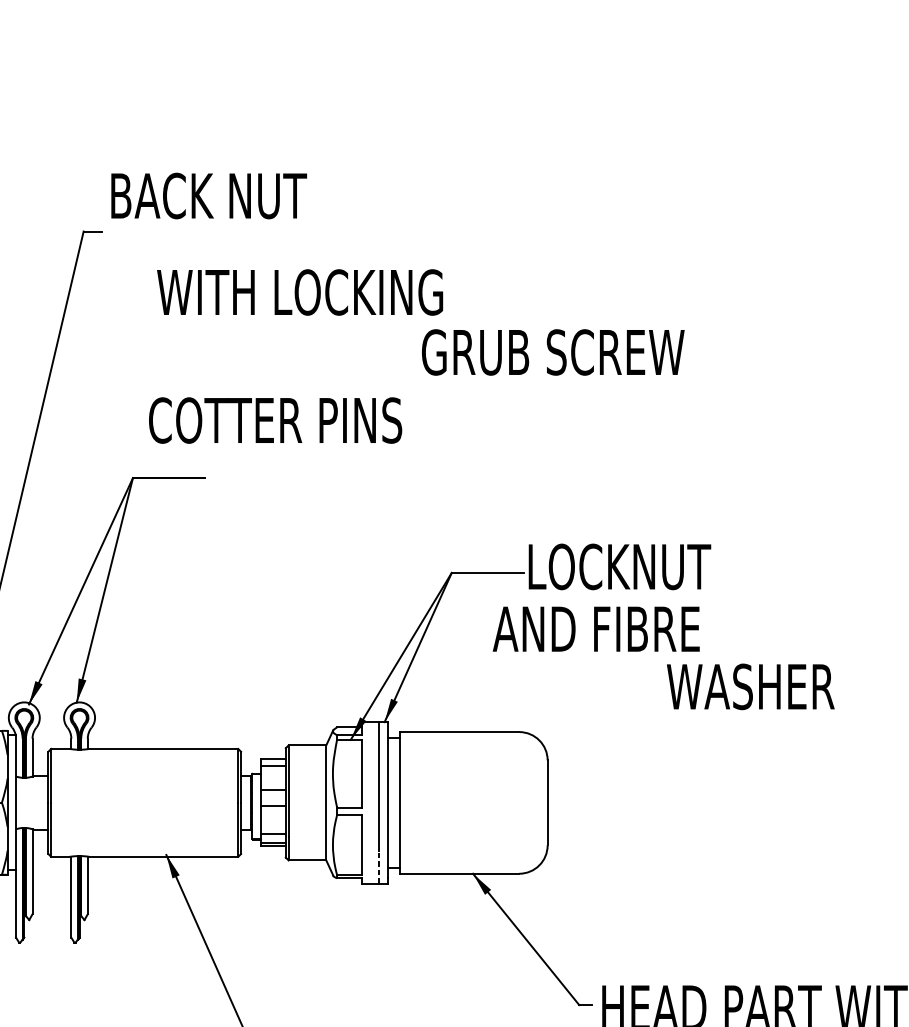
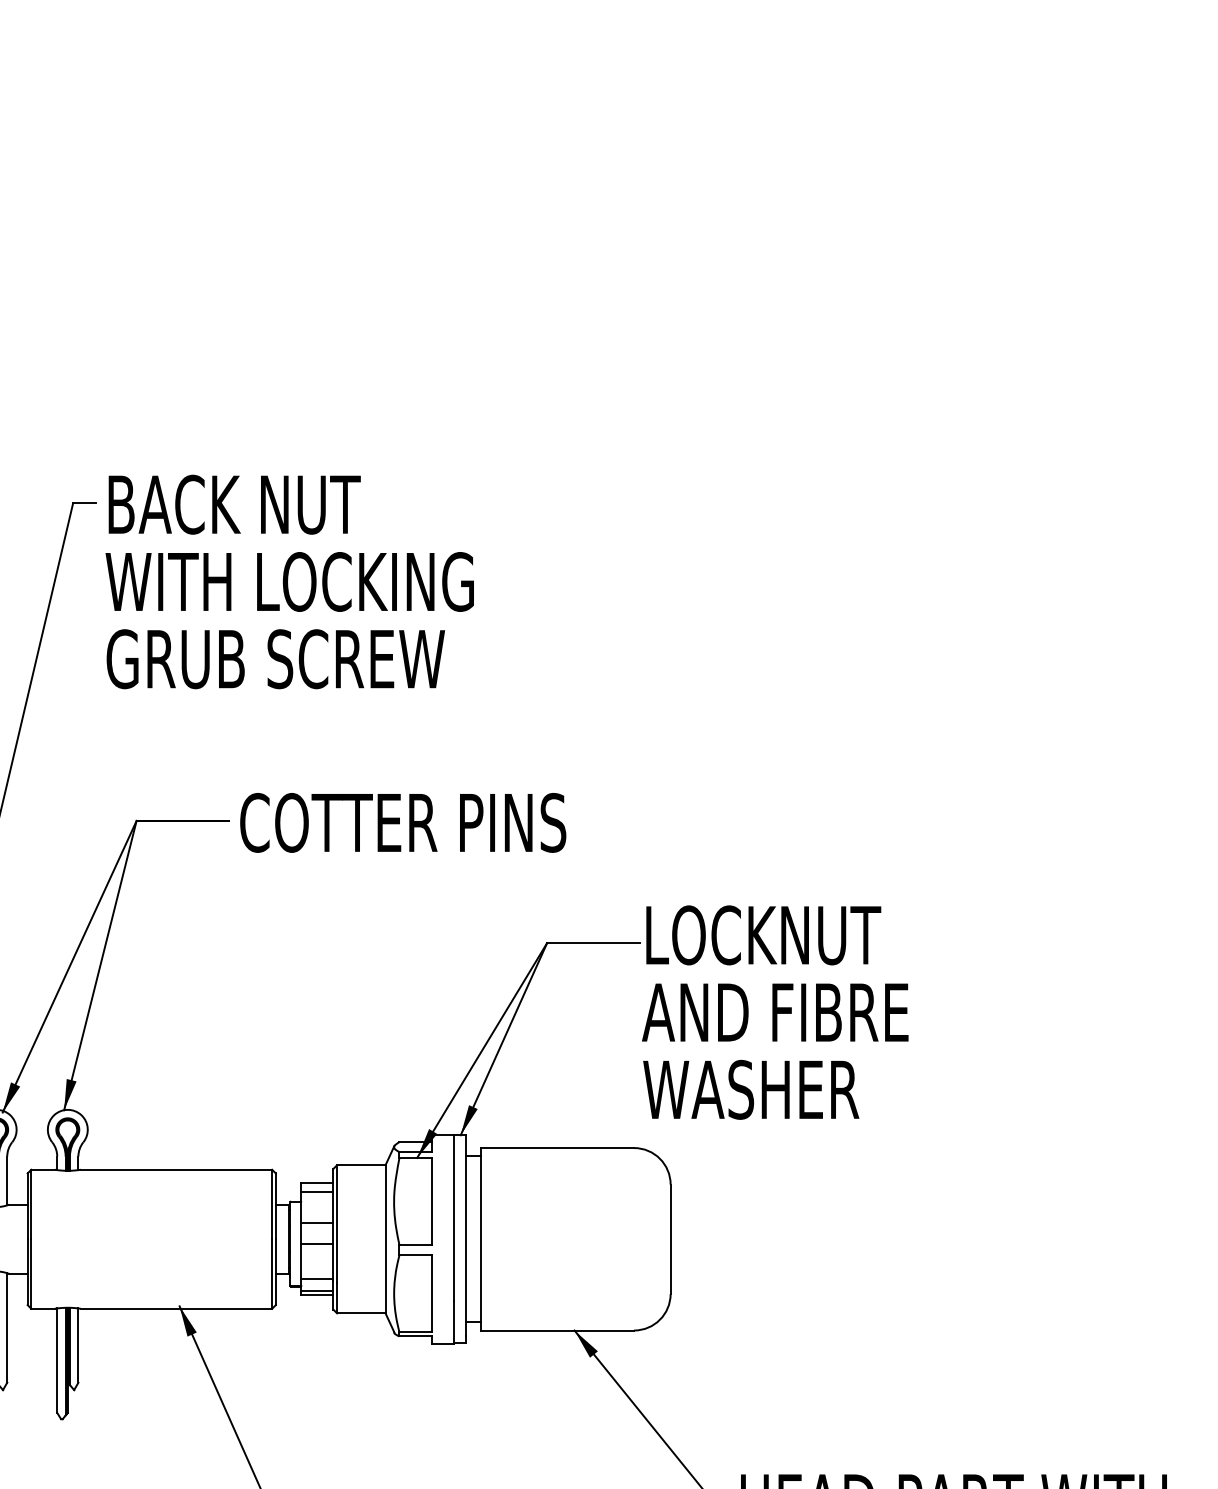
text: (208, 195) -> (234, 504), moved
text: (299, 292) -> (289, 581), moved
text: (552, 352) -> (275, 659), moved
text: (275, 420) -> (403, 822), moved
text: (596, 629) -> (775, 1012), moved
text: (750, 686) -> (751, 1089), moved
line: (379, 866) -> (453, 1321), dashed -> solid

